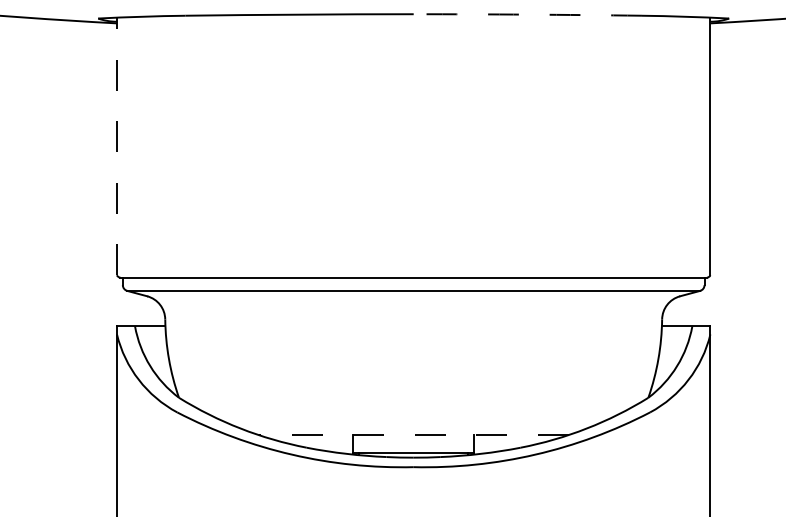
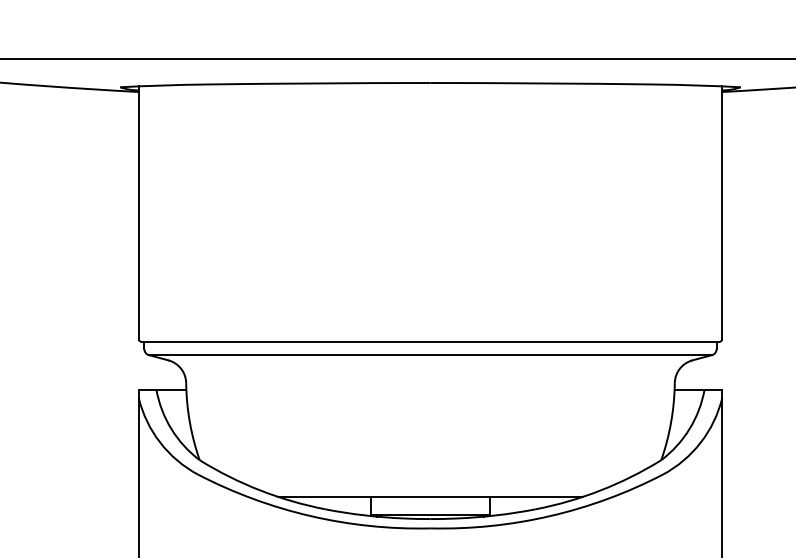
arc: (527, 14) -> (542, 83), dashed -> solid
line: (116, 146) -> (138, 213), dashed -> solid
line: (413, 434) -> (430, 496), dashed -> solid

